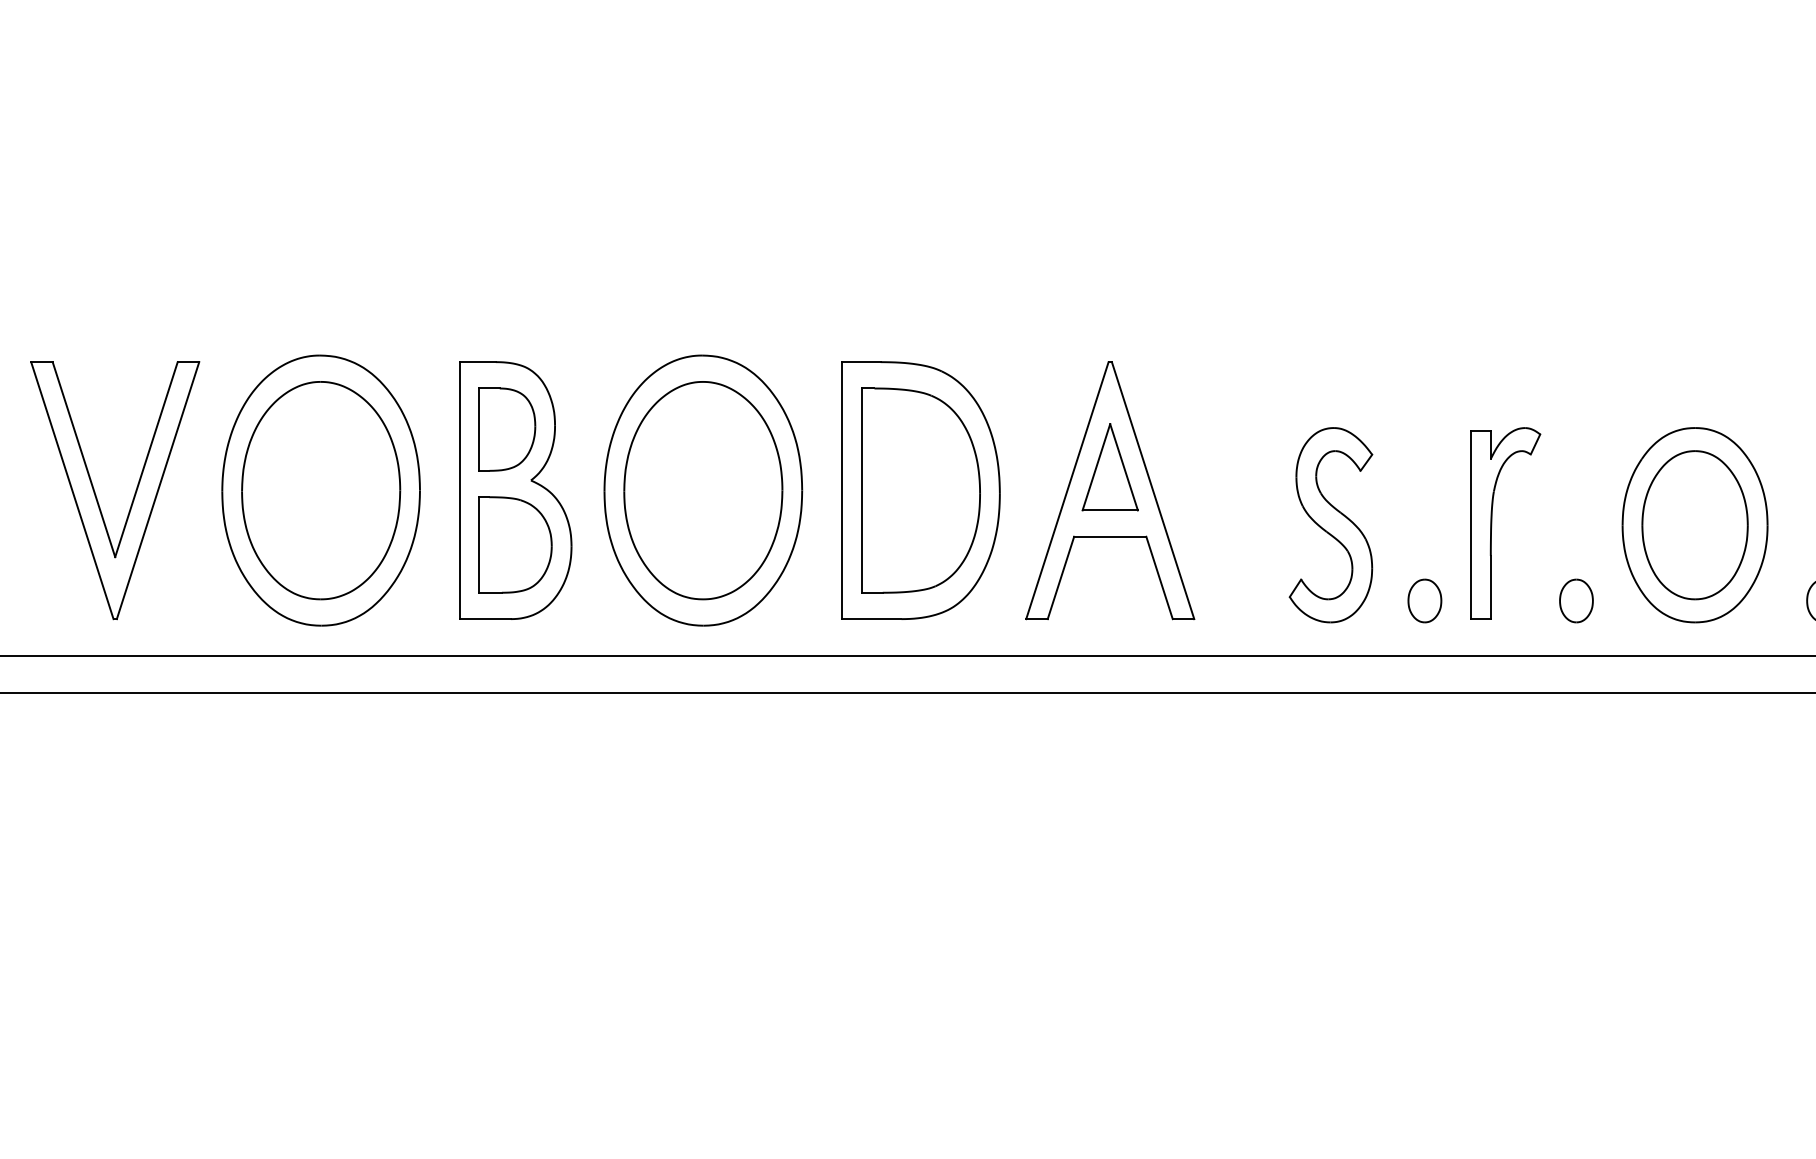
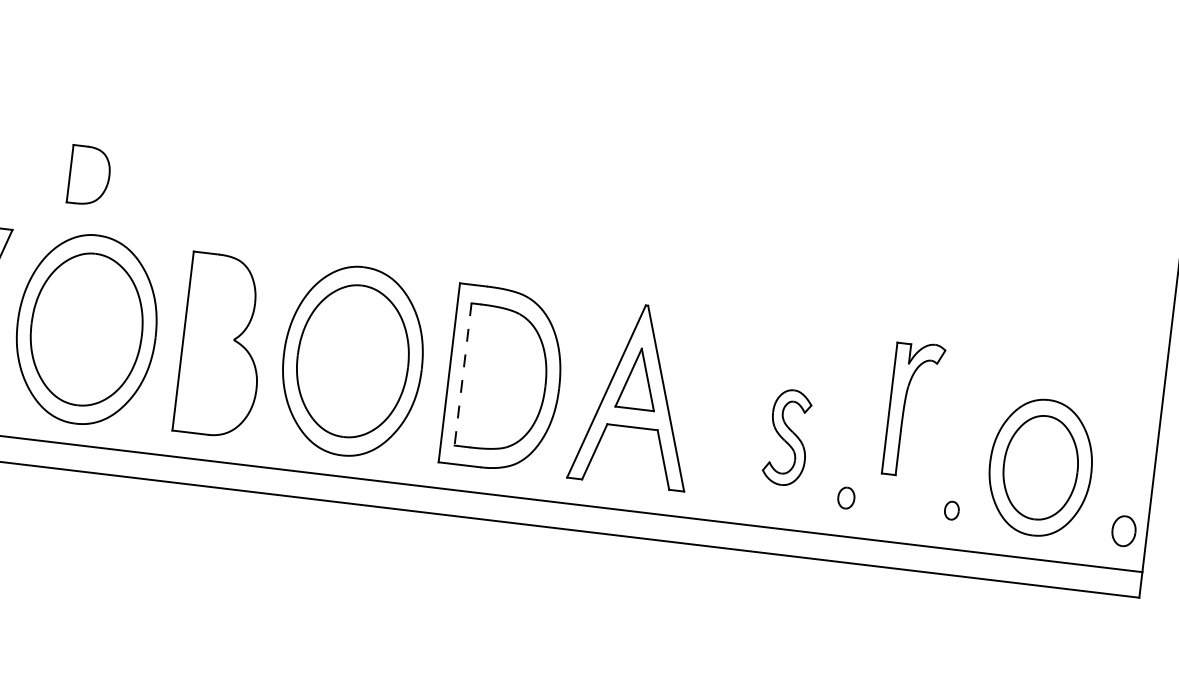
part: (507, 429) -> (89, 175), moved
line: (861, 491) -> (463, 375), solid -> dashed
part: (1492, 523) -> (904, 408), moved
part: (1330, 525) -> (786, 437), size x0.7
part: (515, 544) -> (217, 383), removed
part: (1424, 600) -> (846, 497), size x0.7
part: (1576, 600) -> (951, 510), size x0.6

